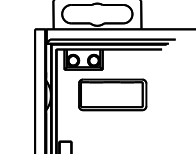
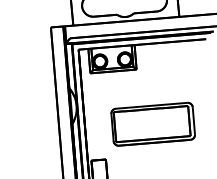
part: (112, 94) -> (152, 123), moved

